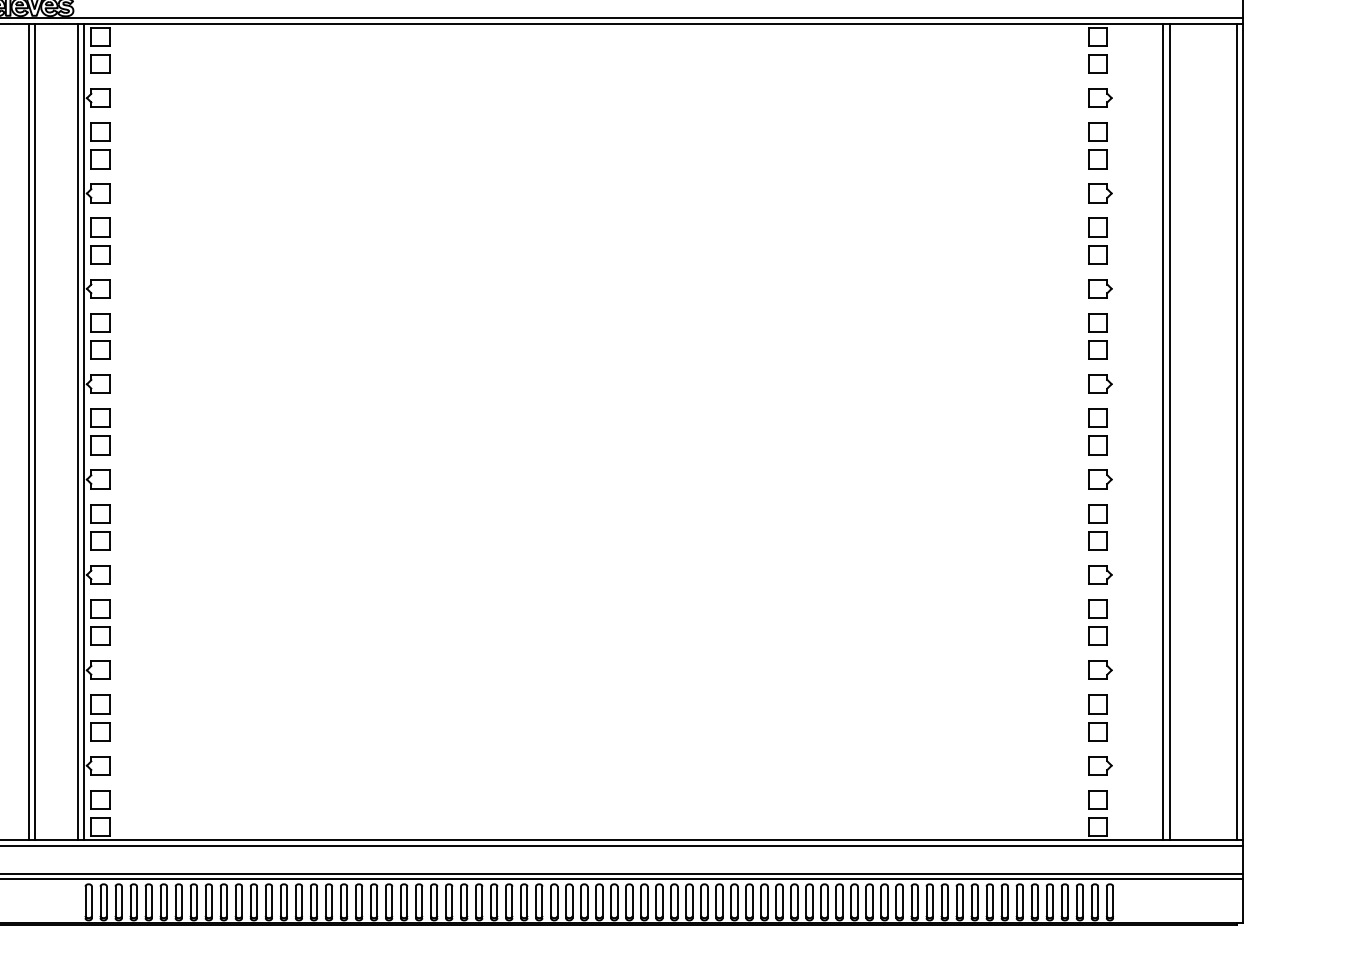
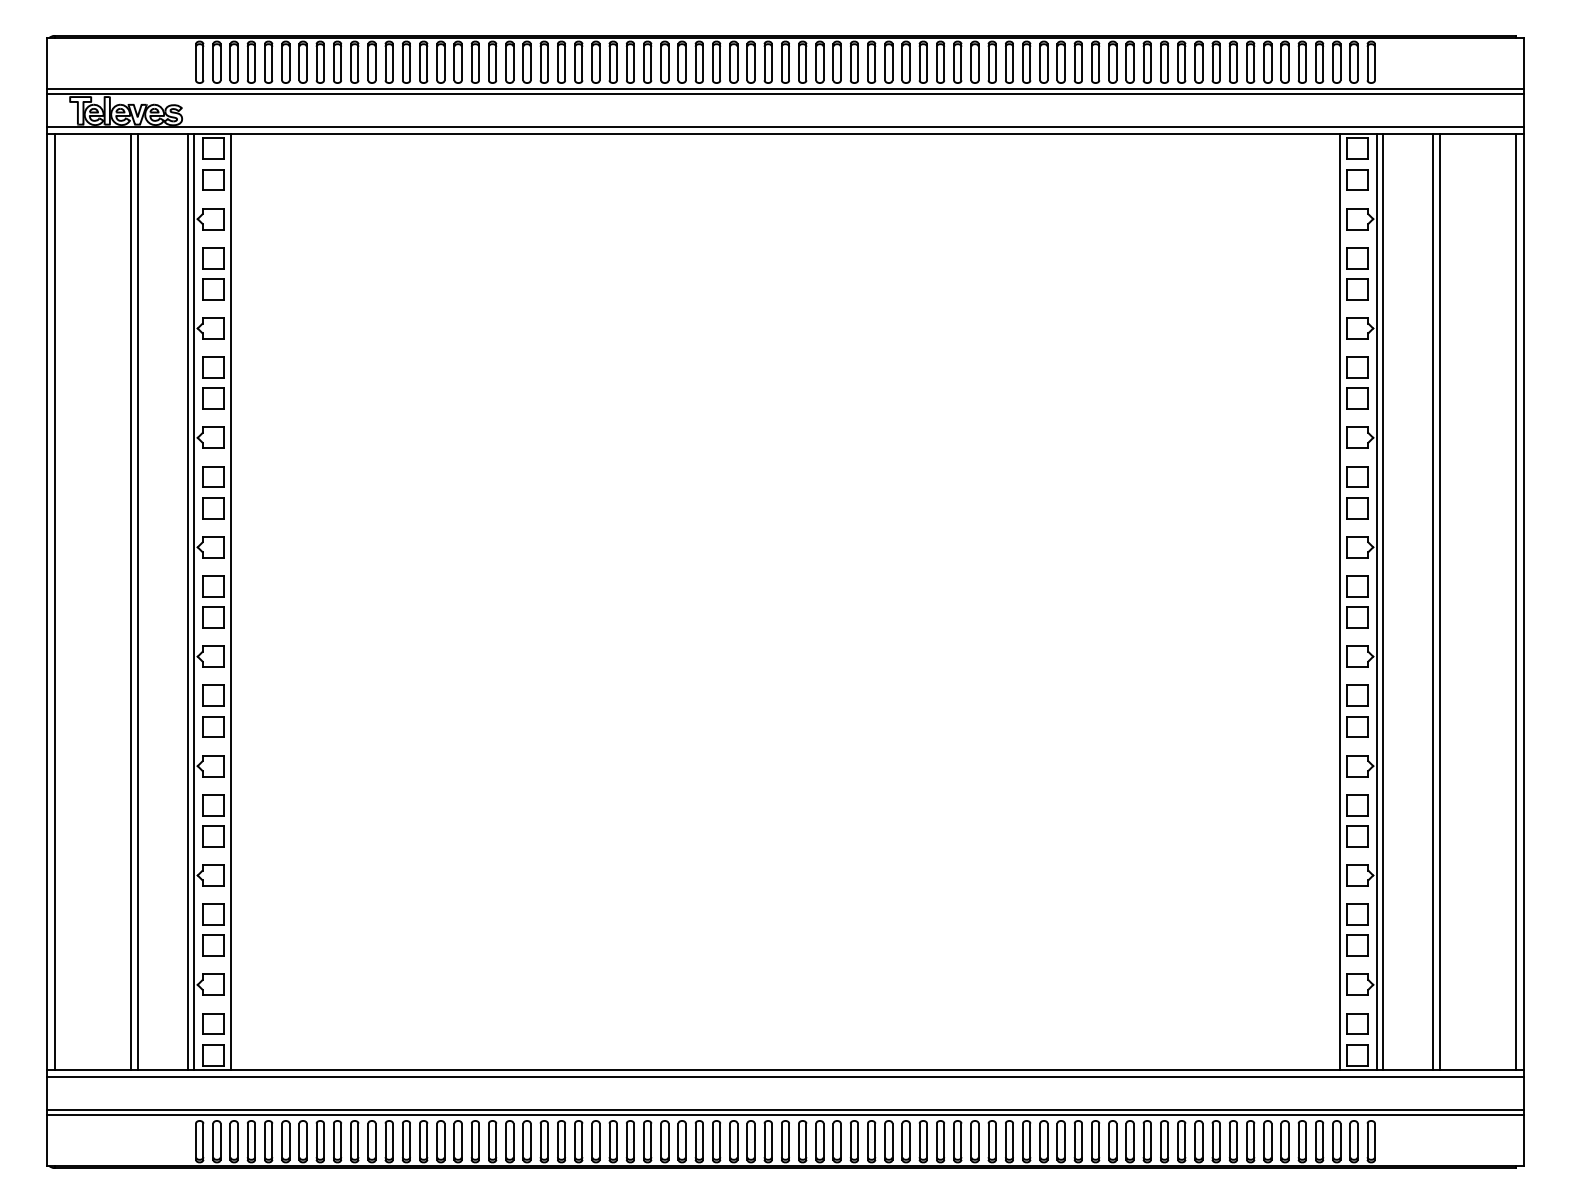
line: (115, 431) -> (230, 601), added
line: (1083, 431) -> (1340, 601), added
line: (1114, 431) -> (1376, 601), added
line: (1120, 431) -> (1383, 601), added

